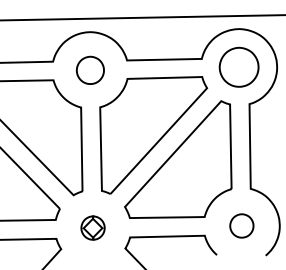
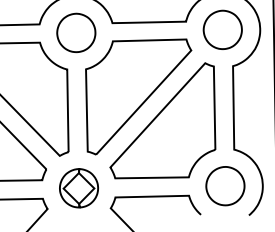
part: (90, 70) -> (76, 33), size x1.43
part: (241, 225) -> (225, 185), size x1.67
part: (92, 227) -> (78, 187), size x1.67

